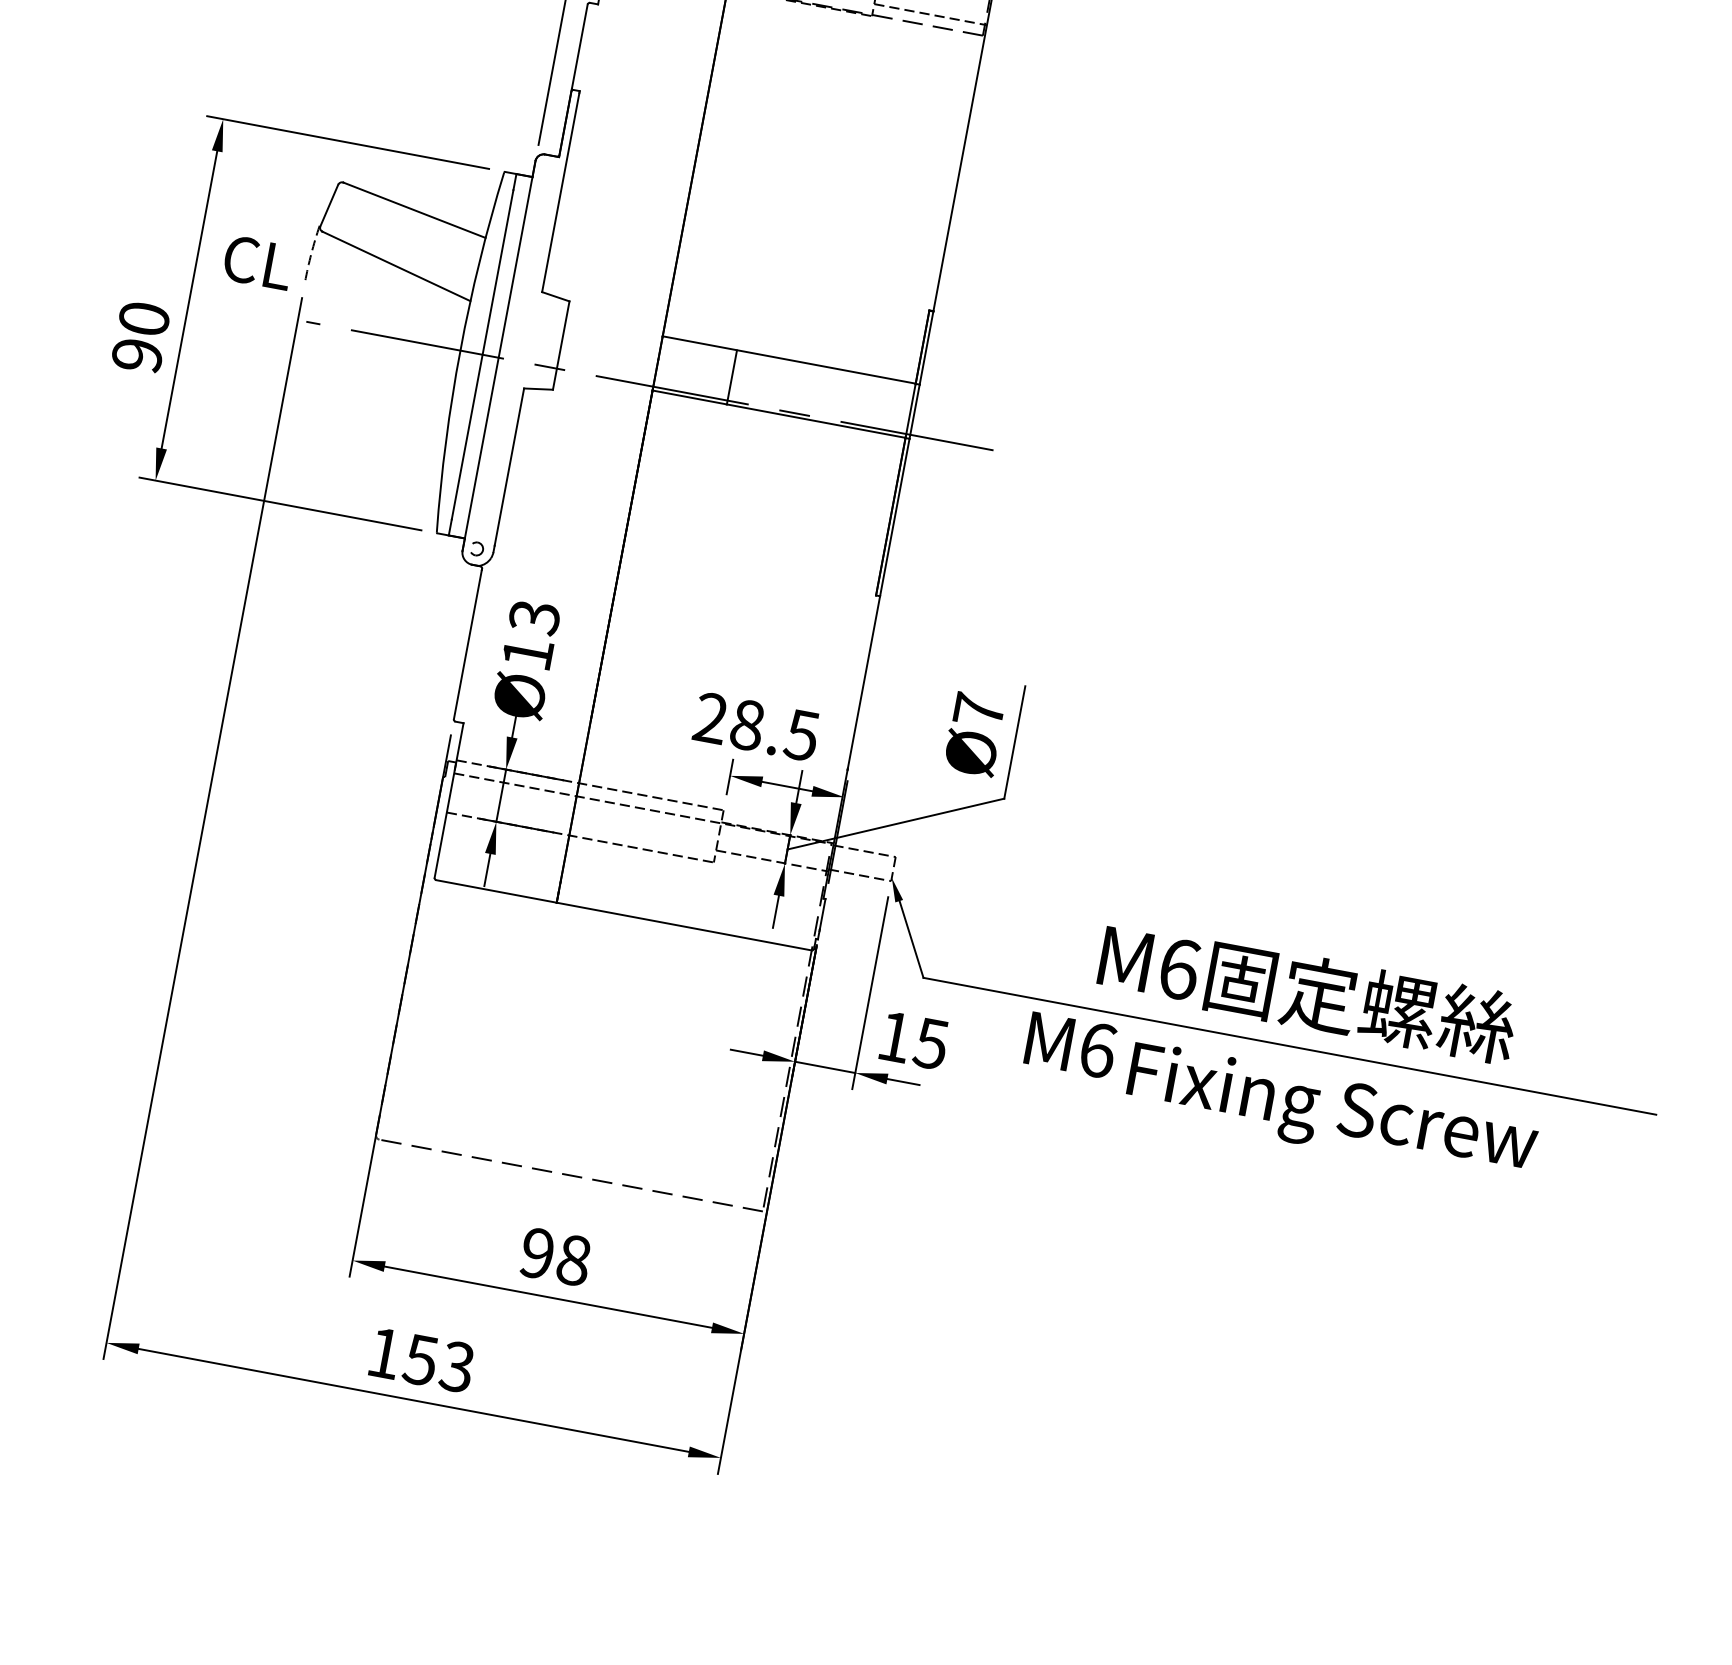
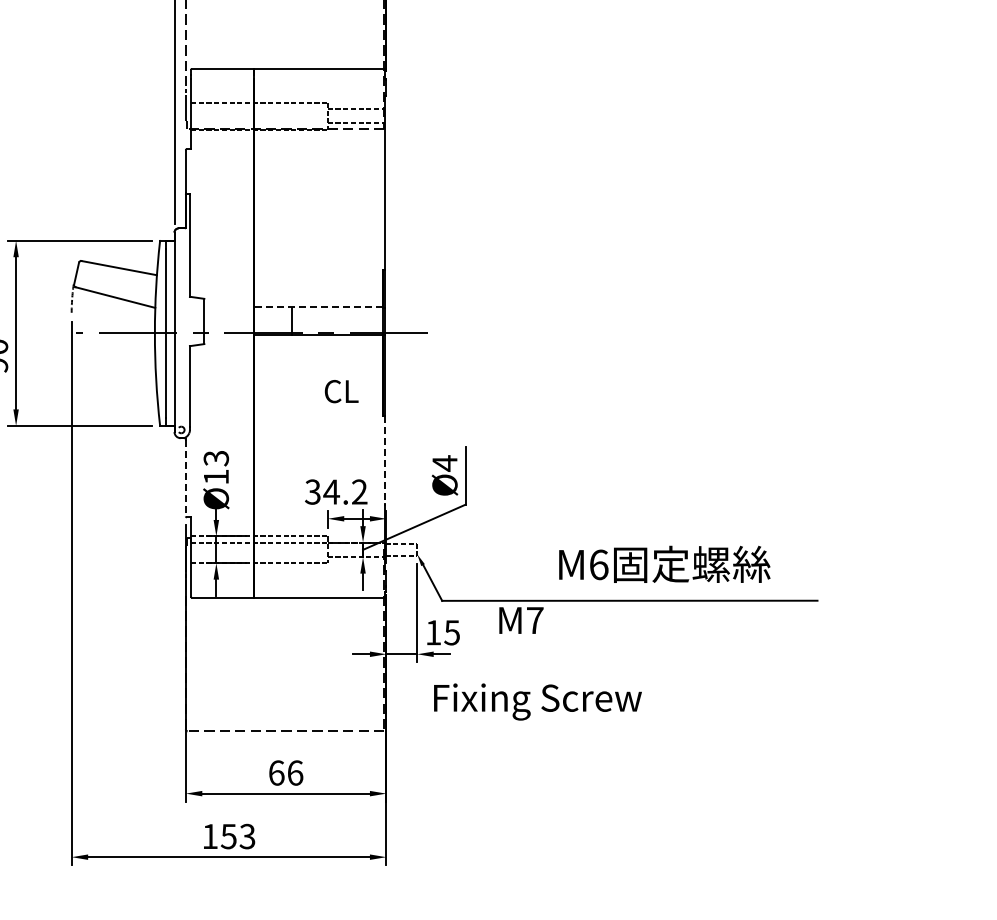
text: (257, 262) -> (341, 391), moved
line: (789, 359) -> (318, 307), solid -> dashed
line: (467, 645) -> (185, 478), solid -> dashed
line: (864, 683) -> (385, 460), solid -> dashed
text: (978, 710) -> (444, 463), Ø7 -> Ø4
text: (757, 725) -> (336, 491), 28.5 -> 34.2
text: (1307, 990) -> (664, 563), moved
text: (1098, 1050) -> (535, 620), M6 -> M7
text: (1331, 1112) -> (537, 701), moved
text: (556, 1256) -> (286, 772), 98 -> 66

